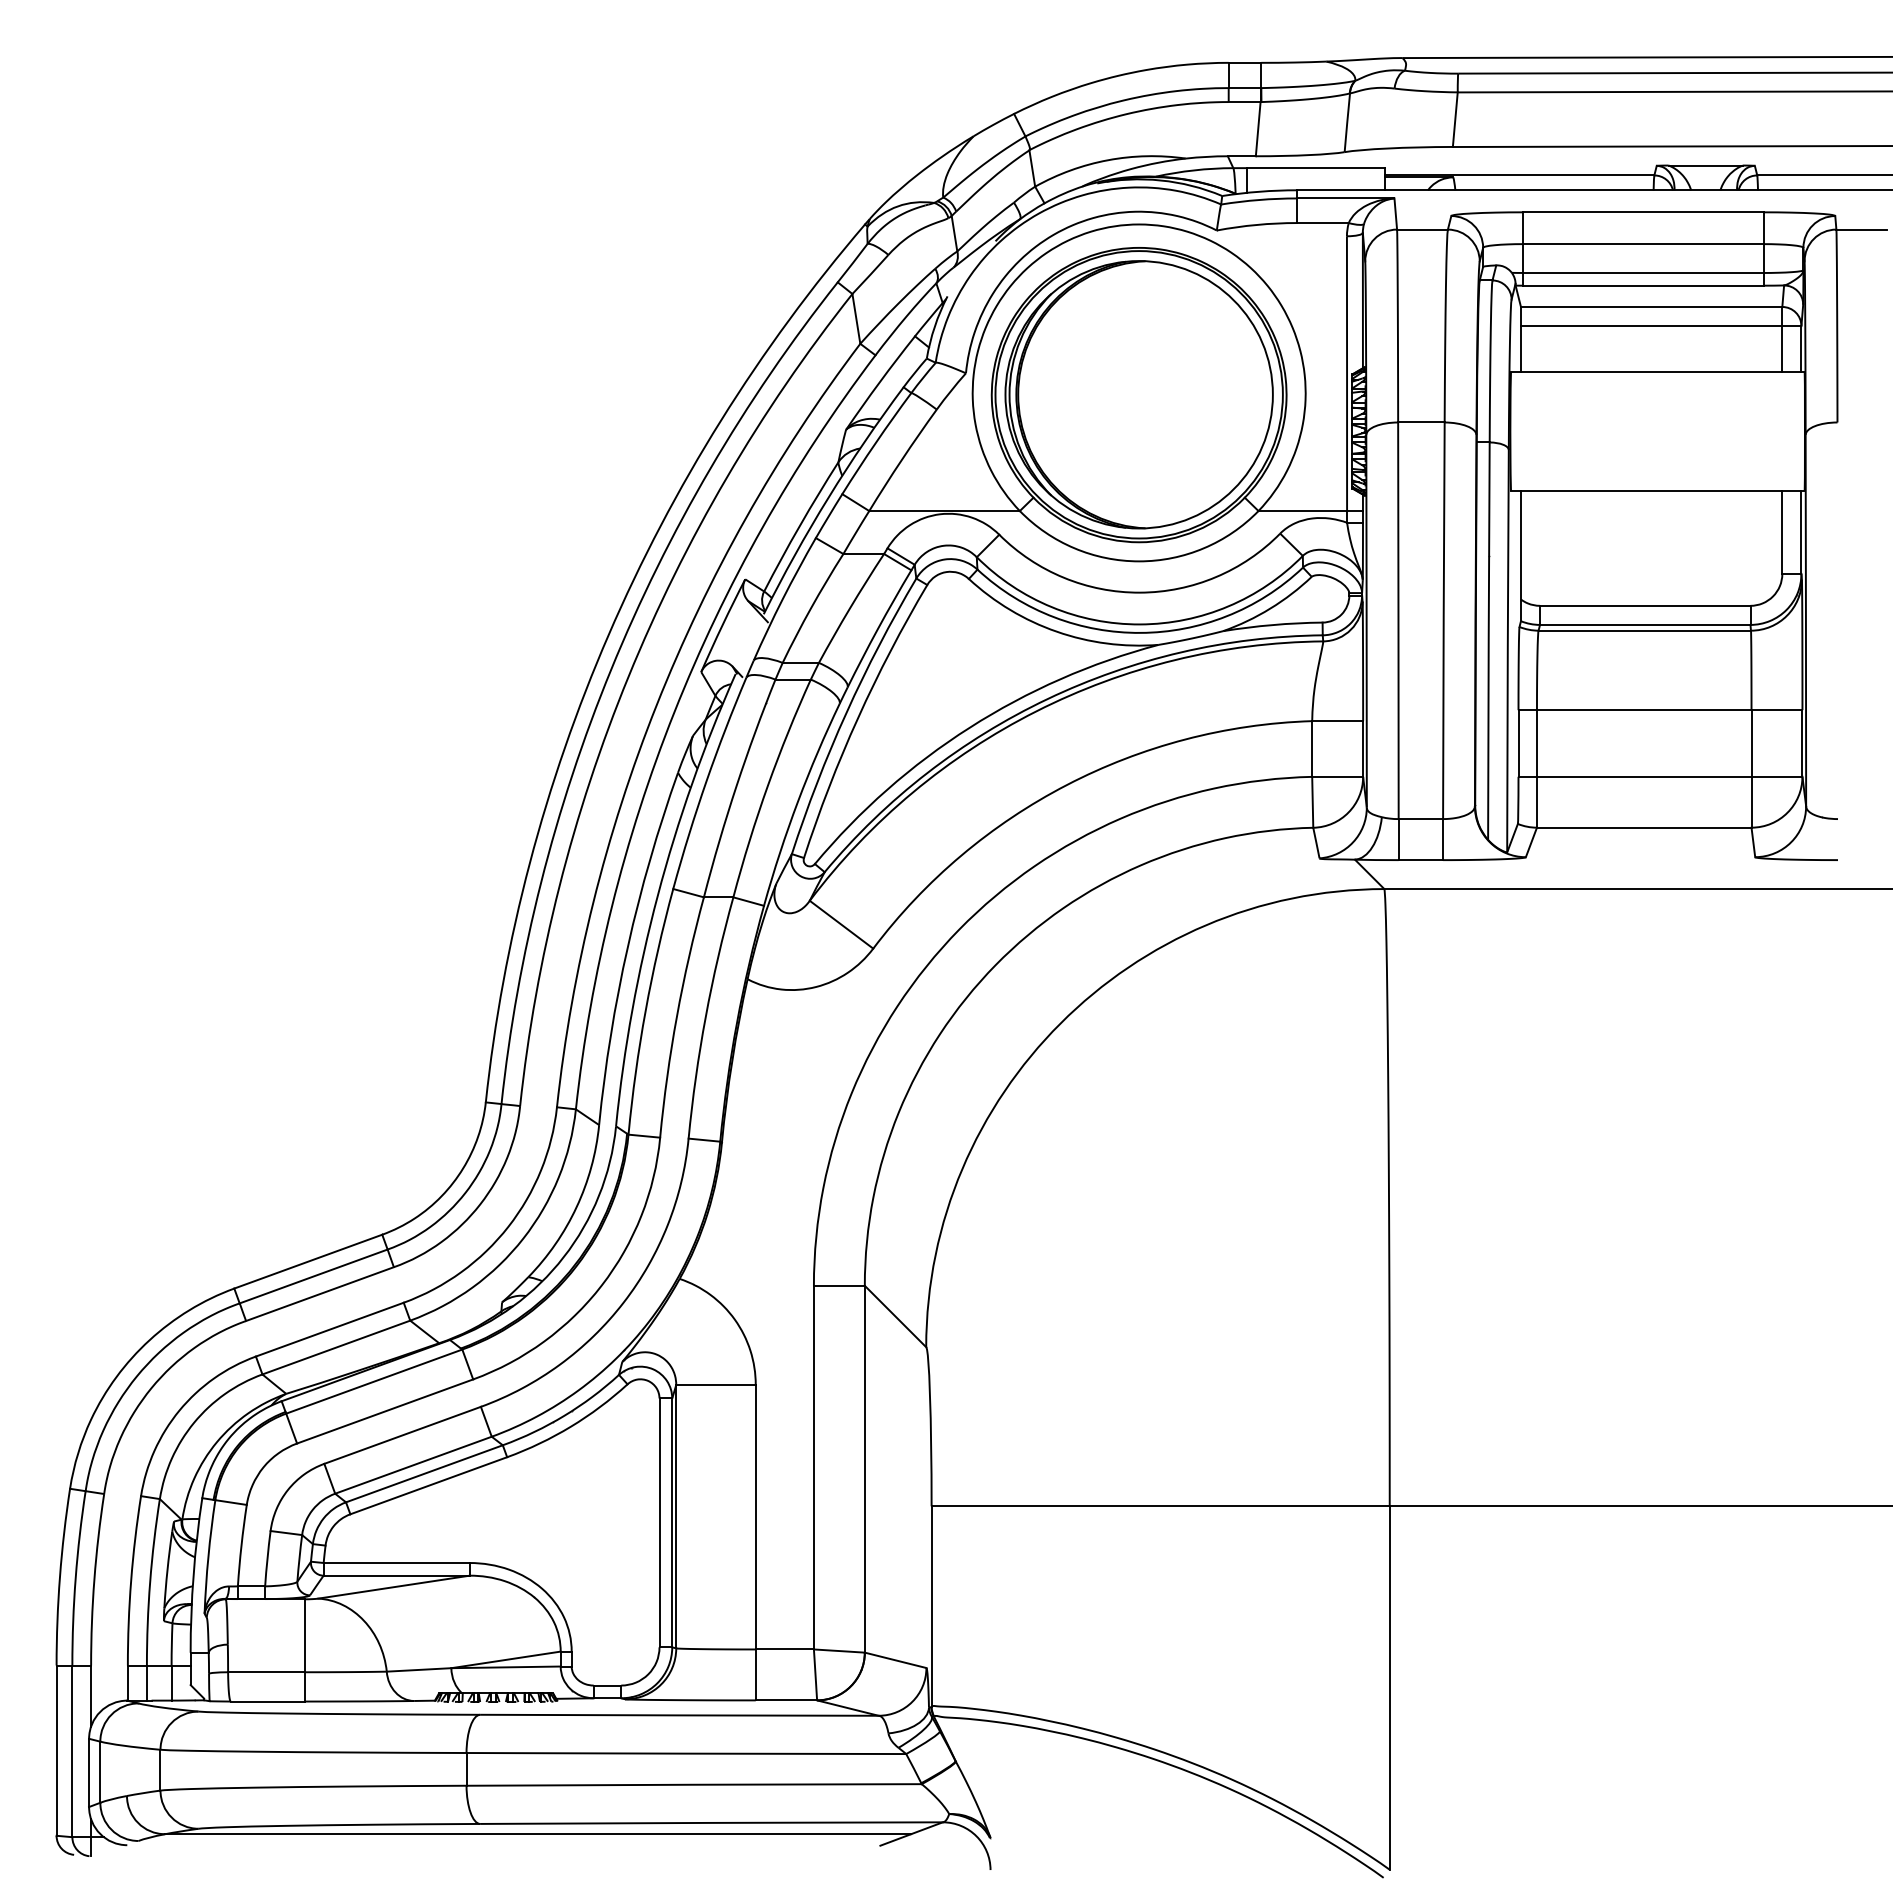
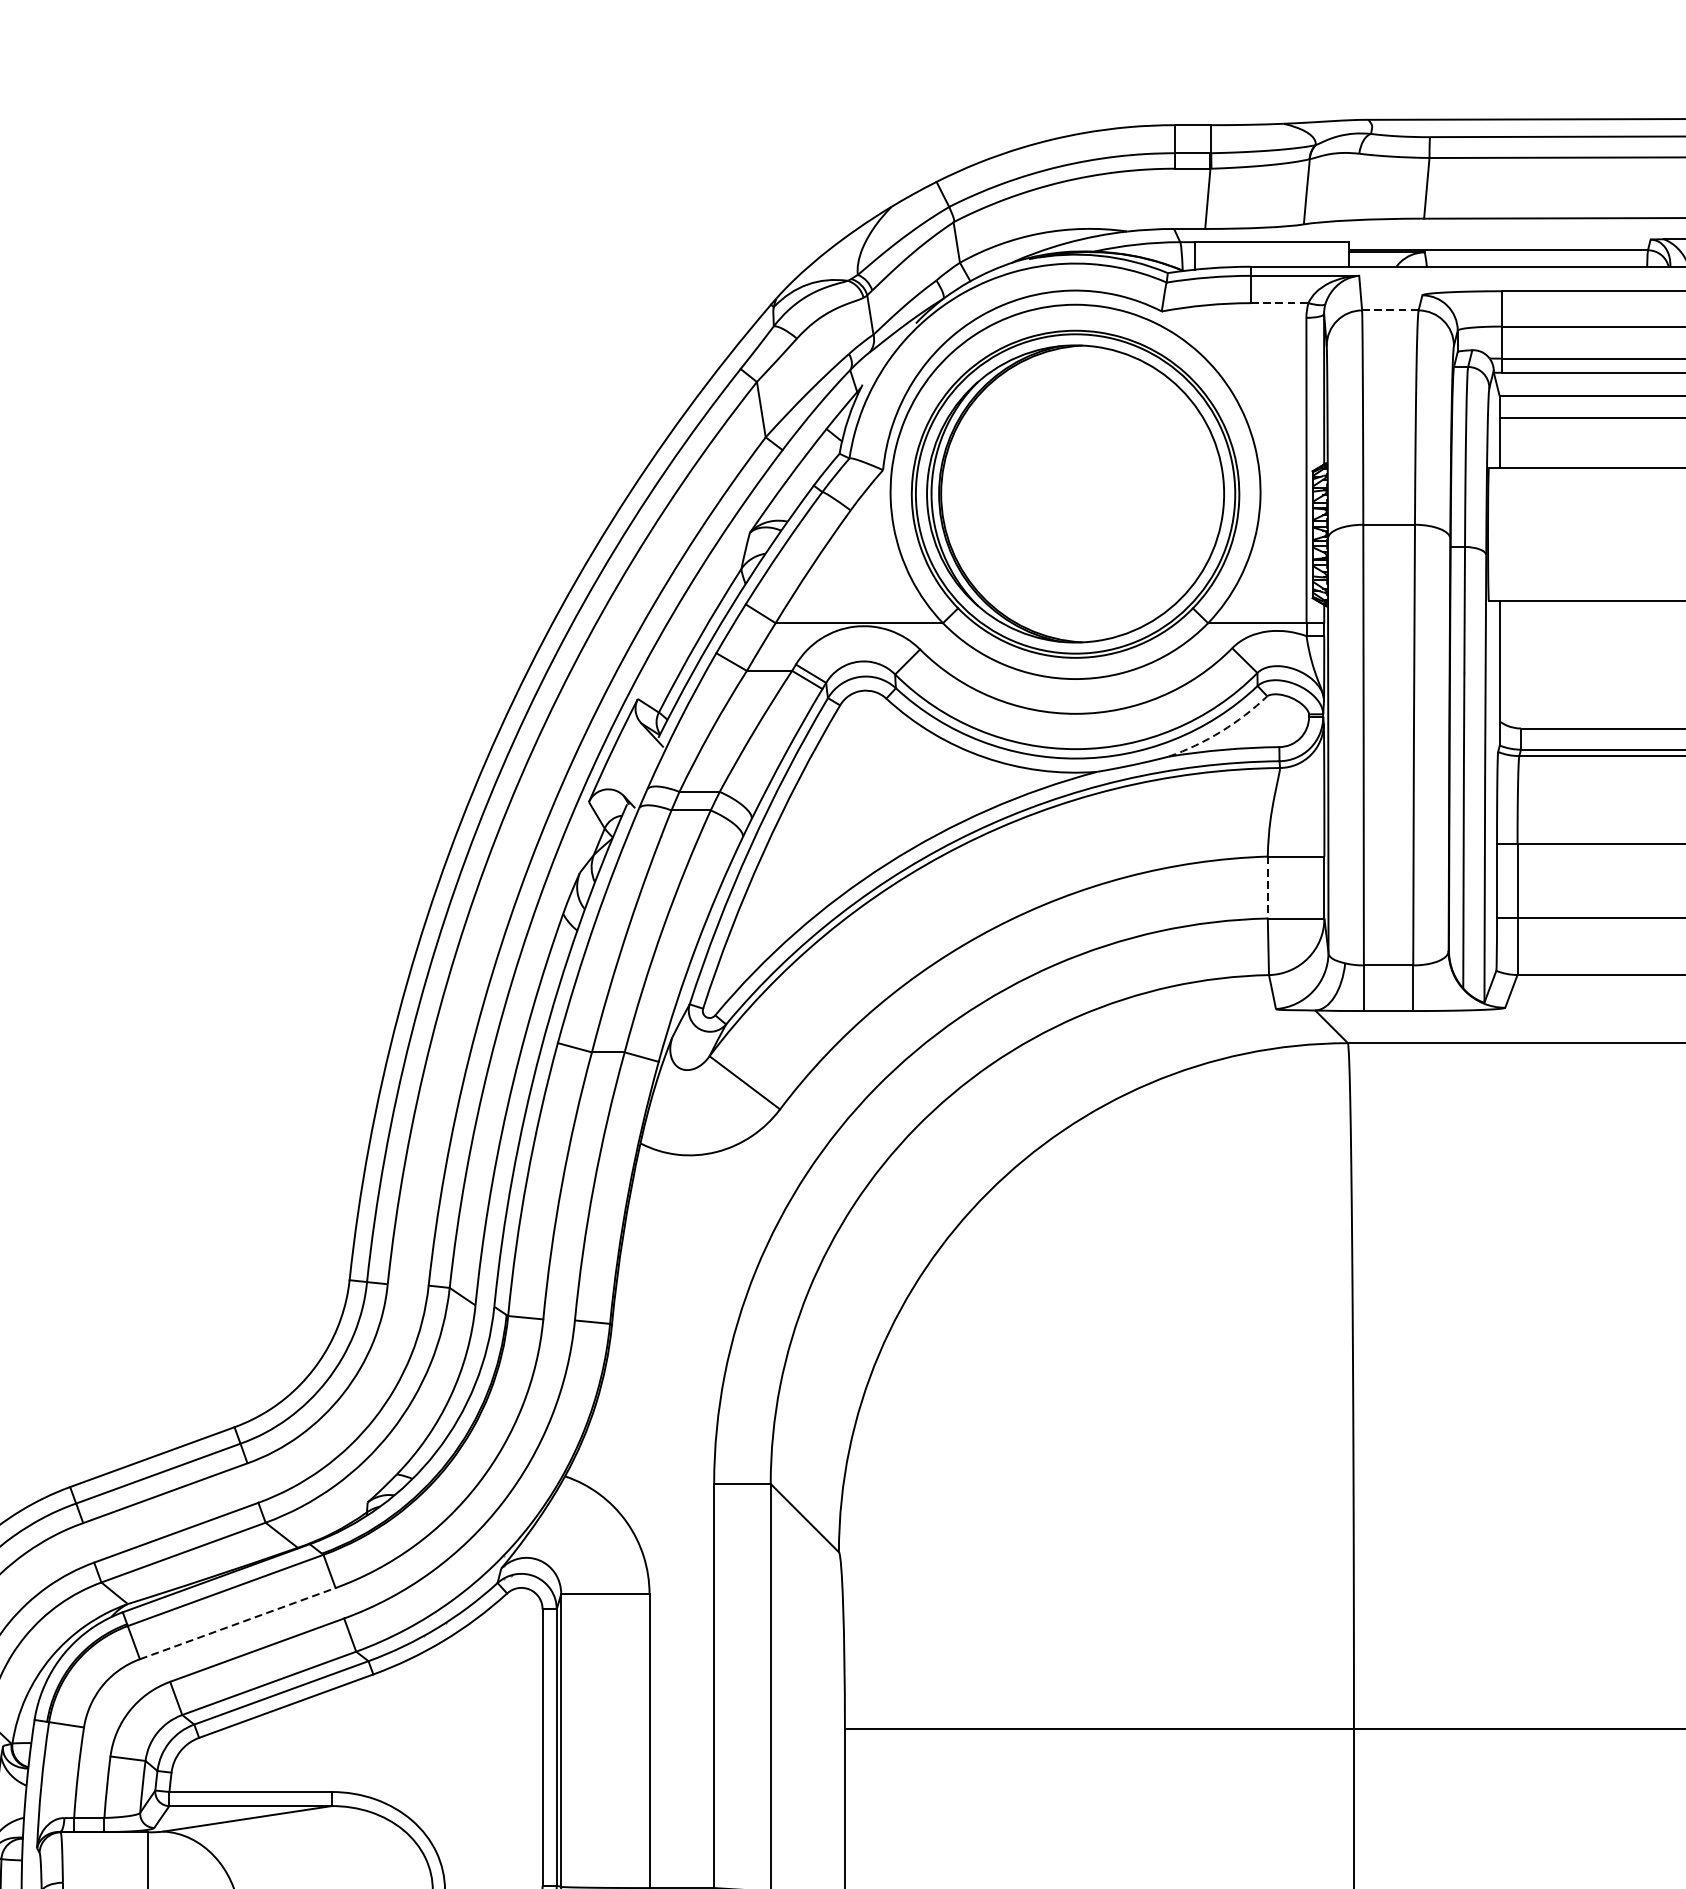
line: (1322, 223) -> (1279, 303), solid -> dashed
line: (1422, 229) -> (1390, 310), solid -> dashed
arc: (1270, 608) -> (1221, 731), solid -> dashed
line: (1312, 749) -> (1268, 888), solid -> dashed
line: (385, 1411) -> (238, 1623), solid -> dashed

